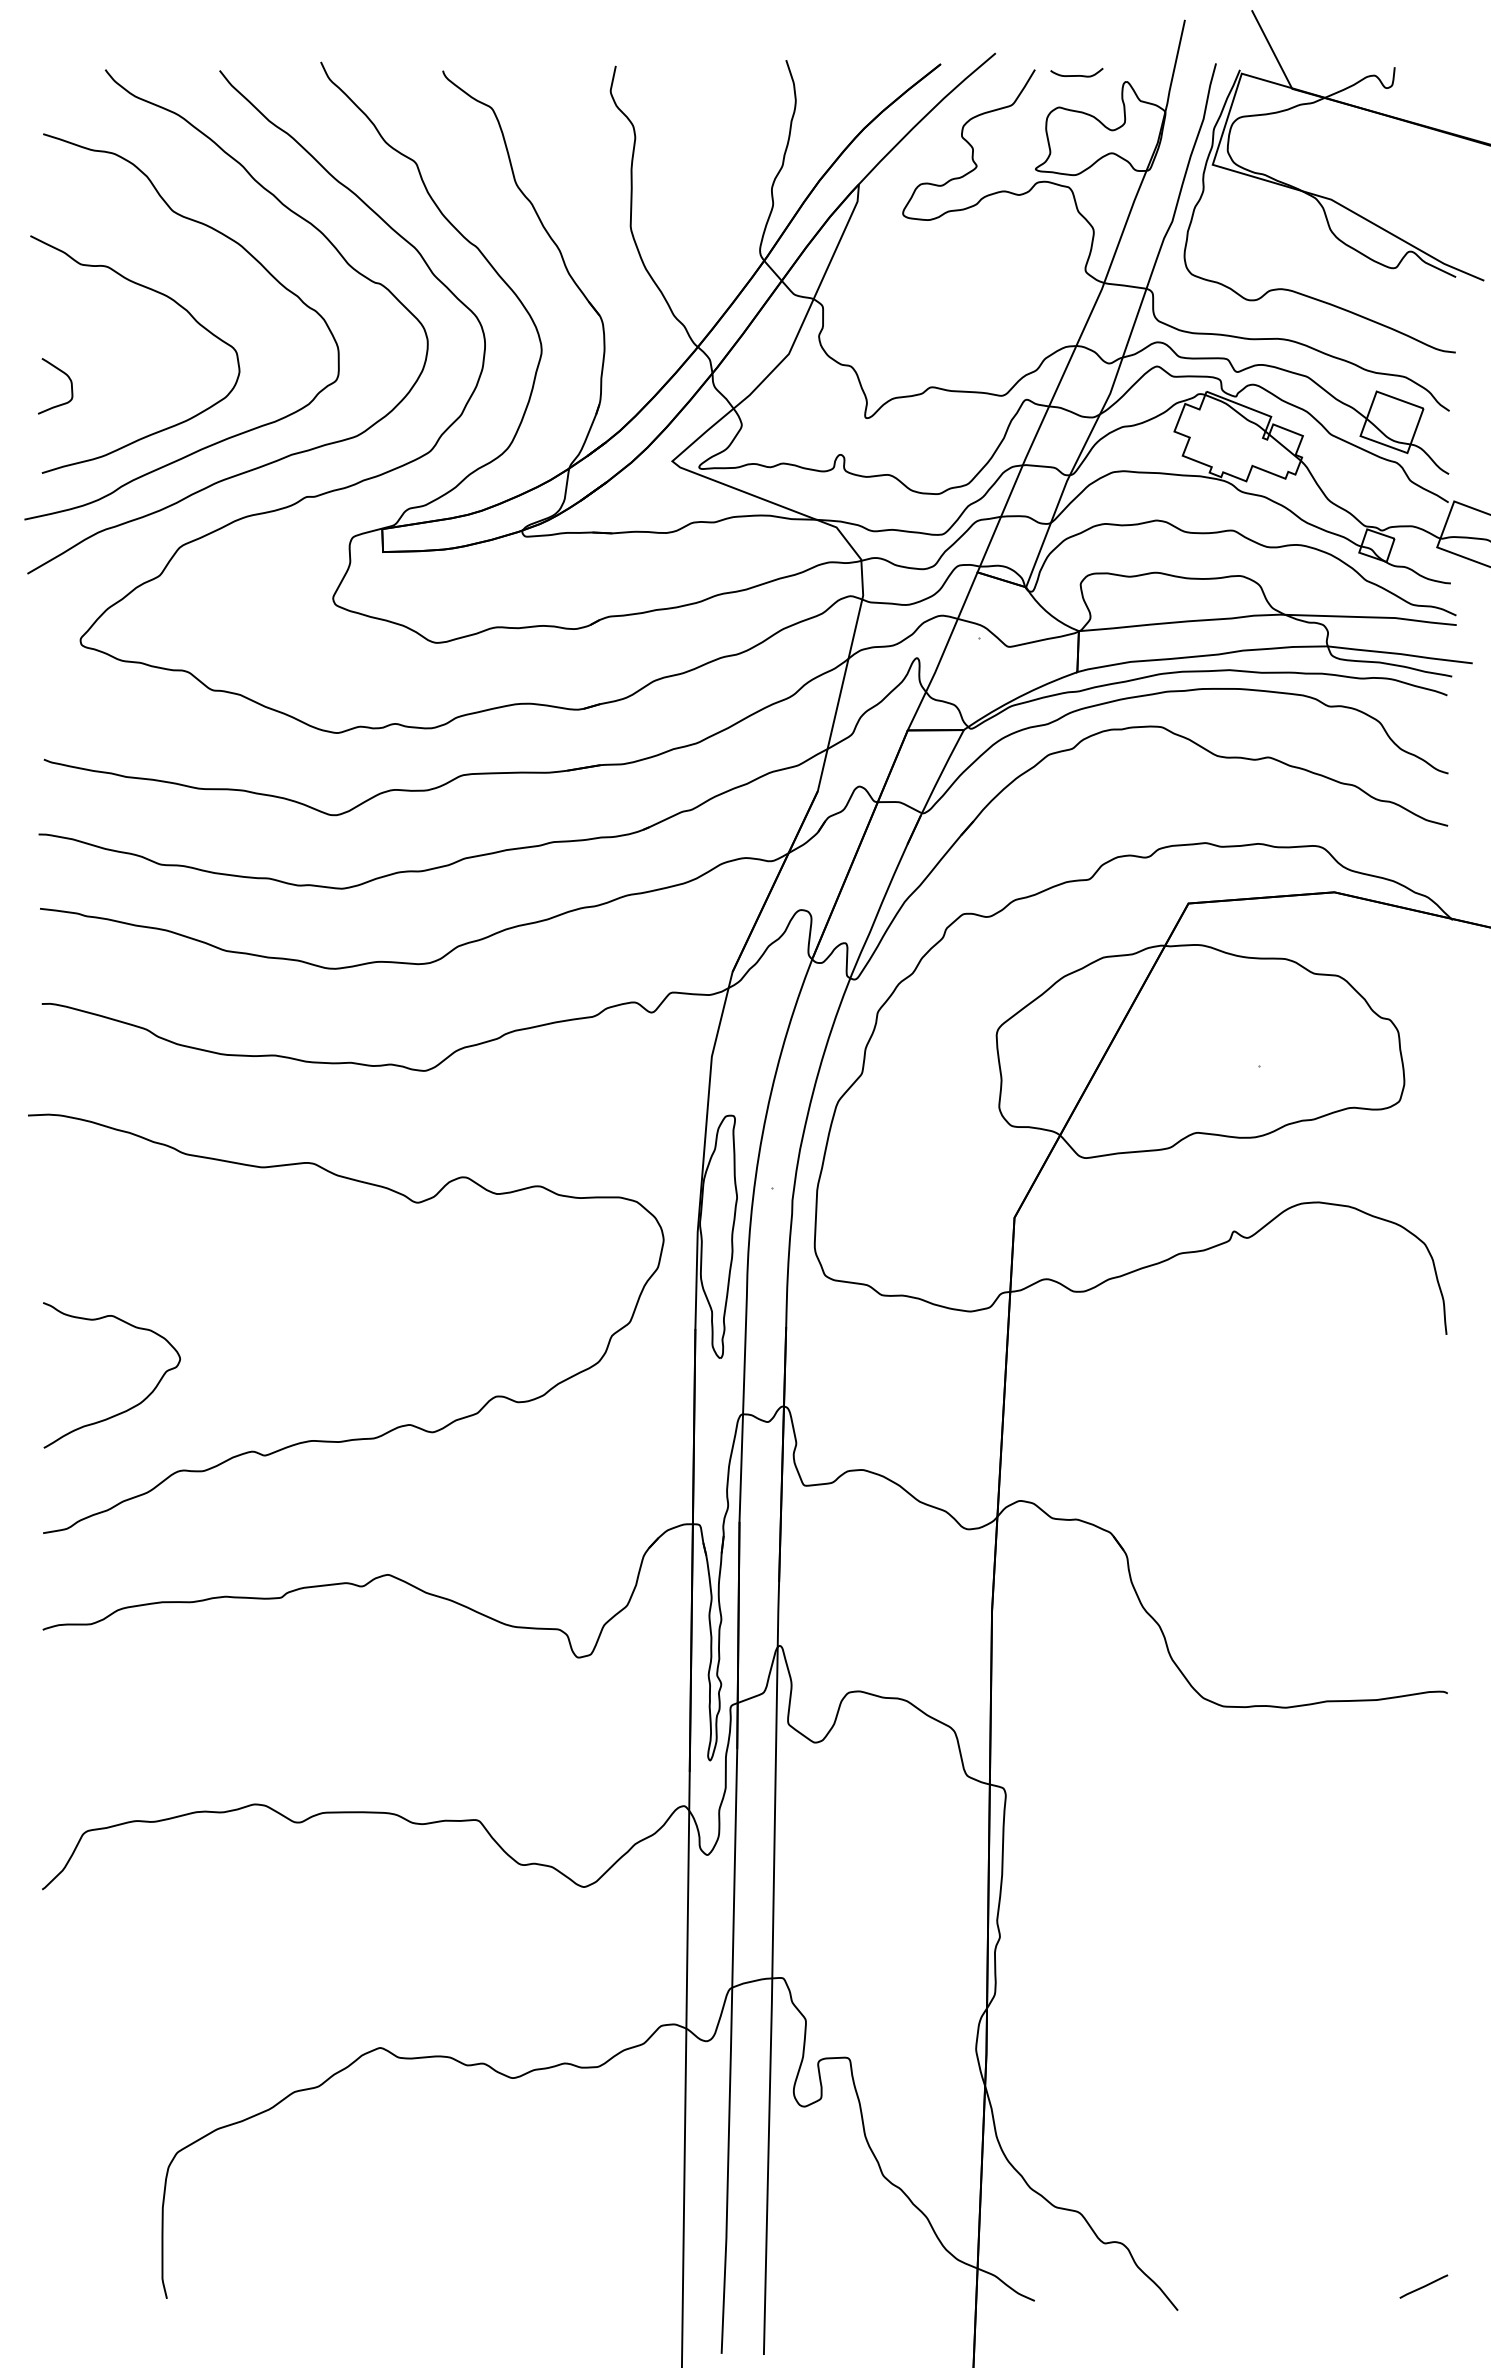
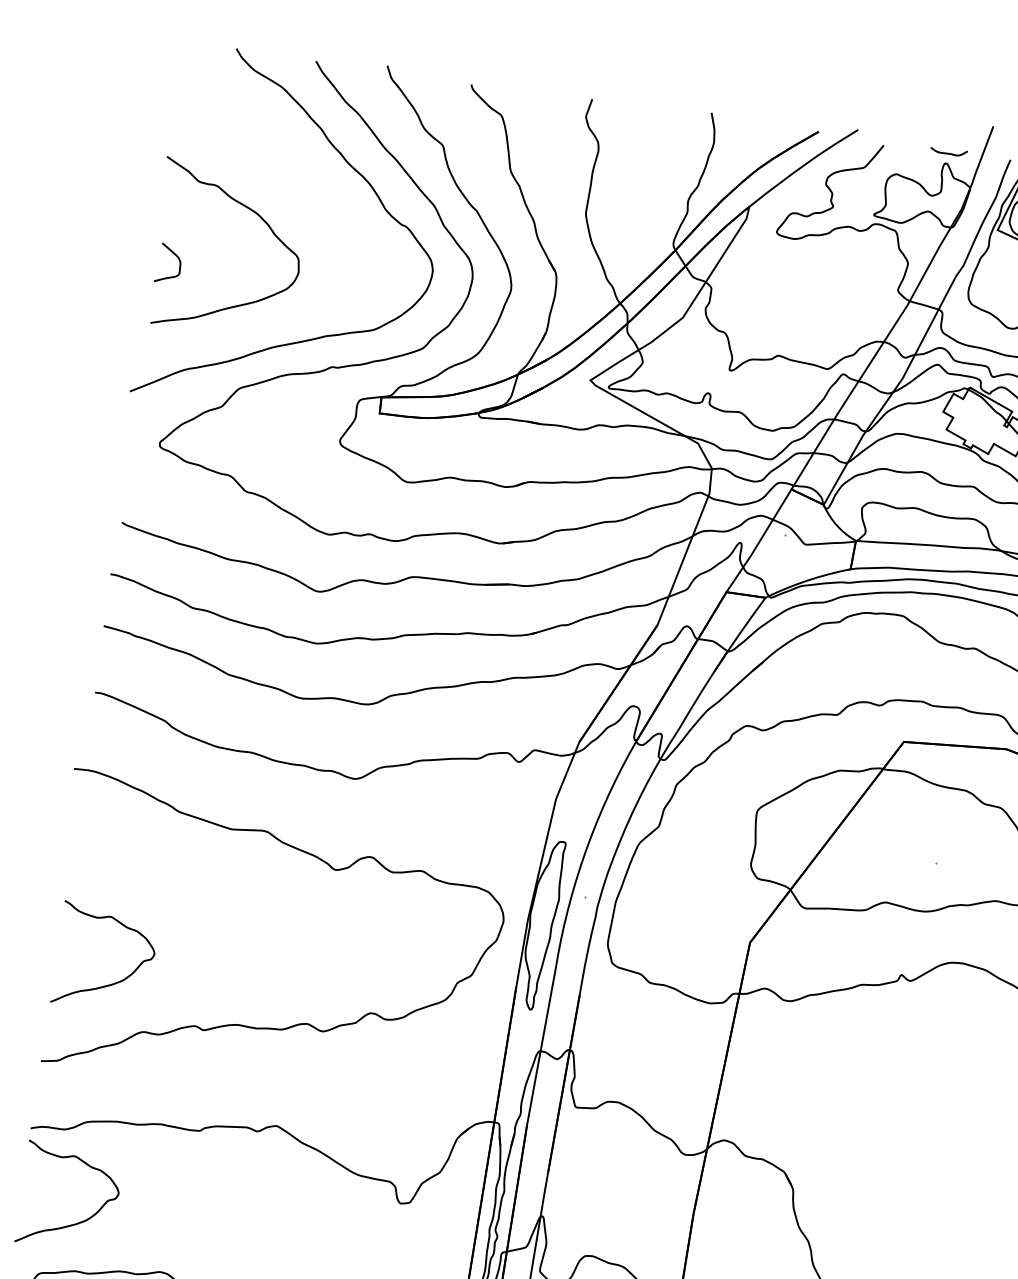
curve: (1076, 75) -> (948, 153), moved
curve: (246, 252) -> (315, 190), removed
curve: (128, 1752) -> (77, 1222), added

